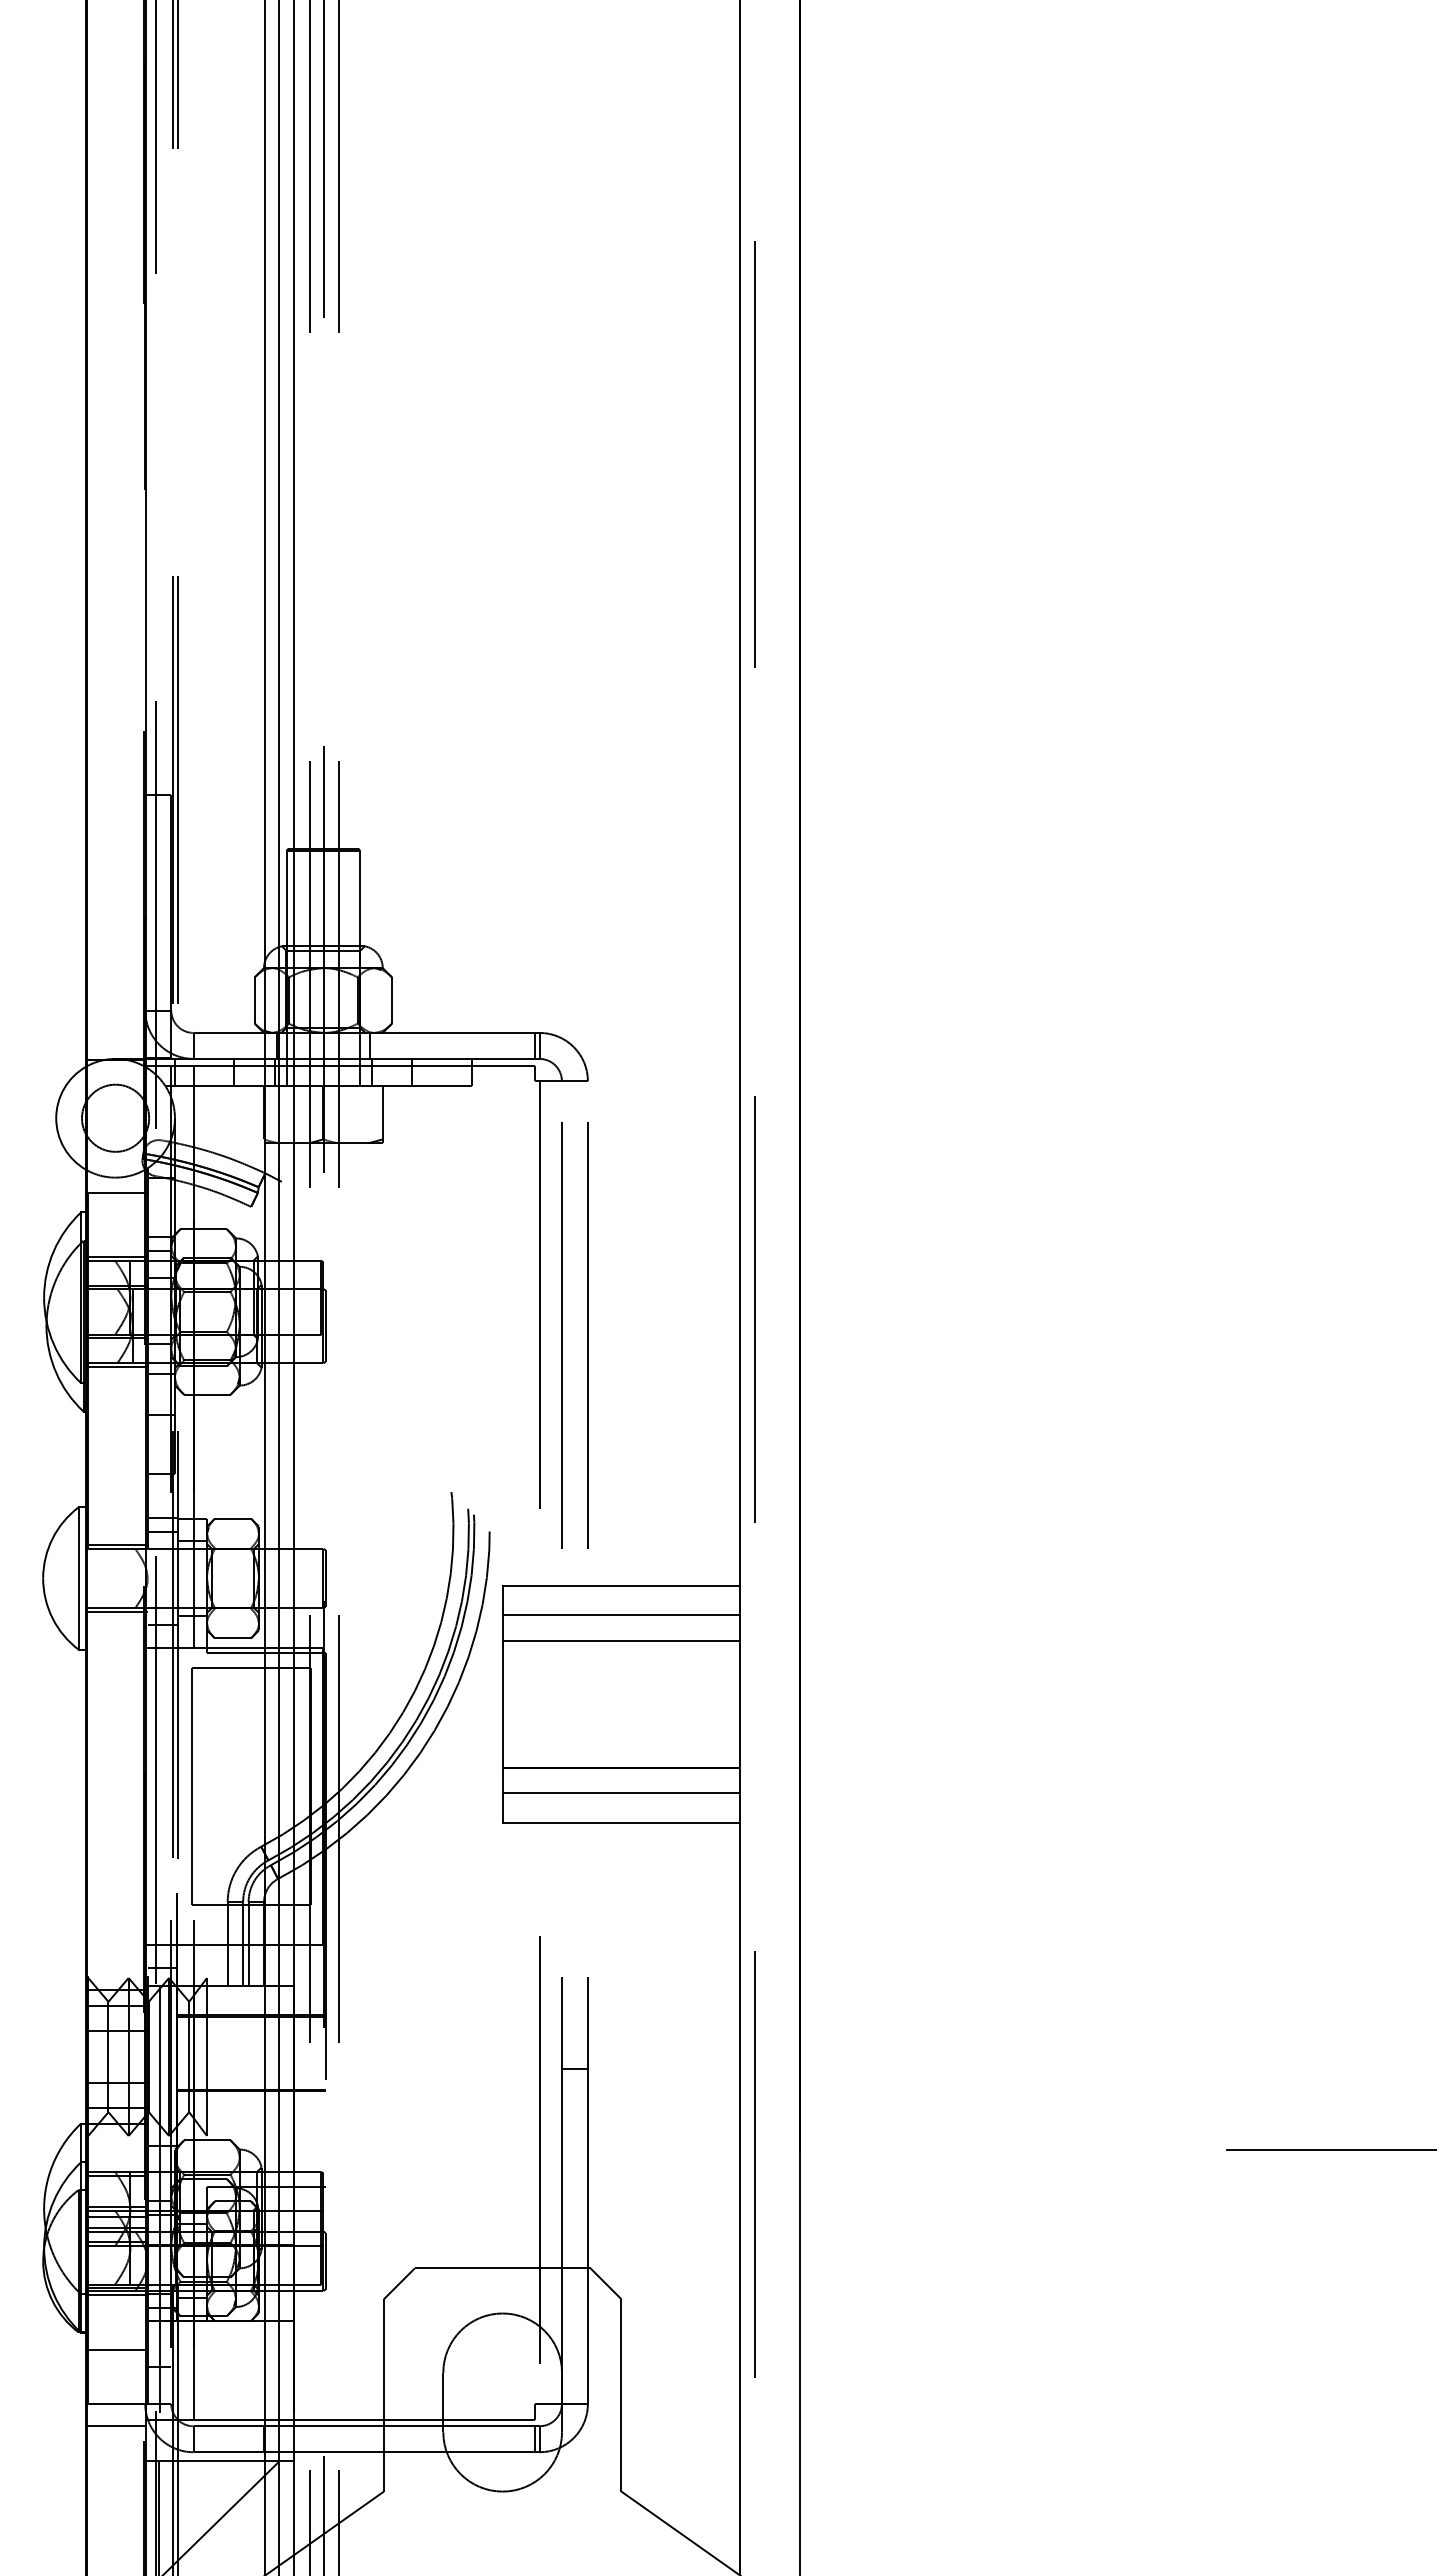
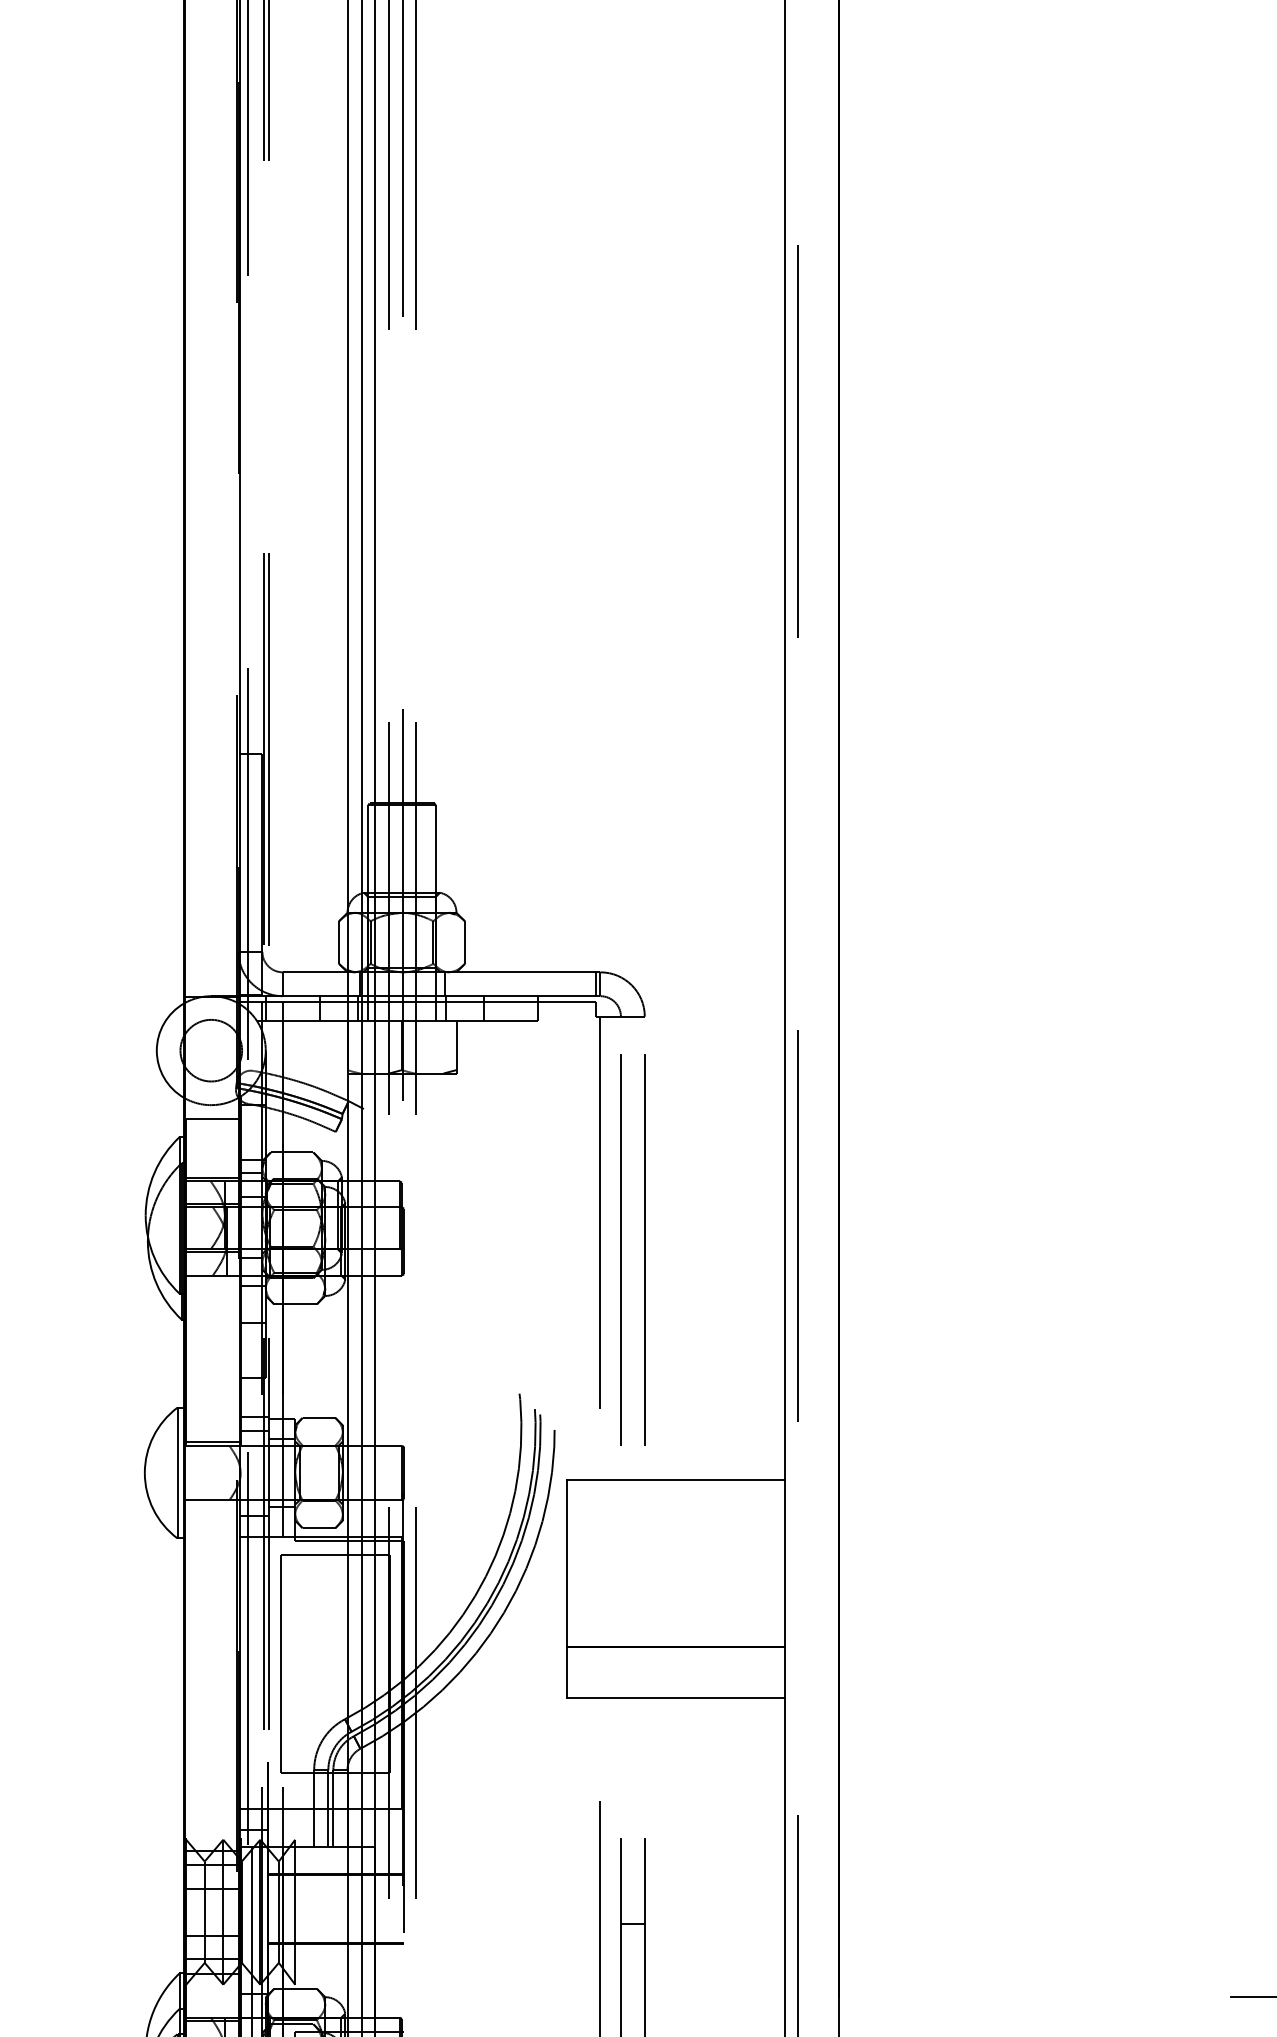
line: (117, 1366) -> (213, 1278), removed
line: (117, 1611) -> (213, 1503), removed
line: (621, 1615) -> (675, 1507), removed
line: (621, 1641) -> (675, 1530), removed
line: (621, 1793) -> (675, 1670), removed

